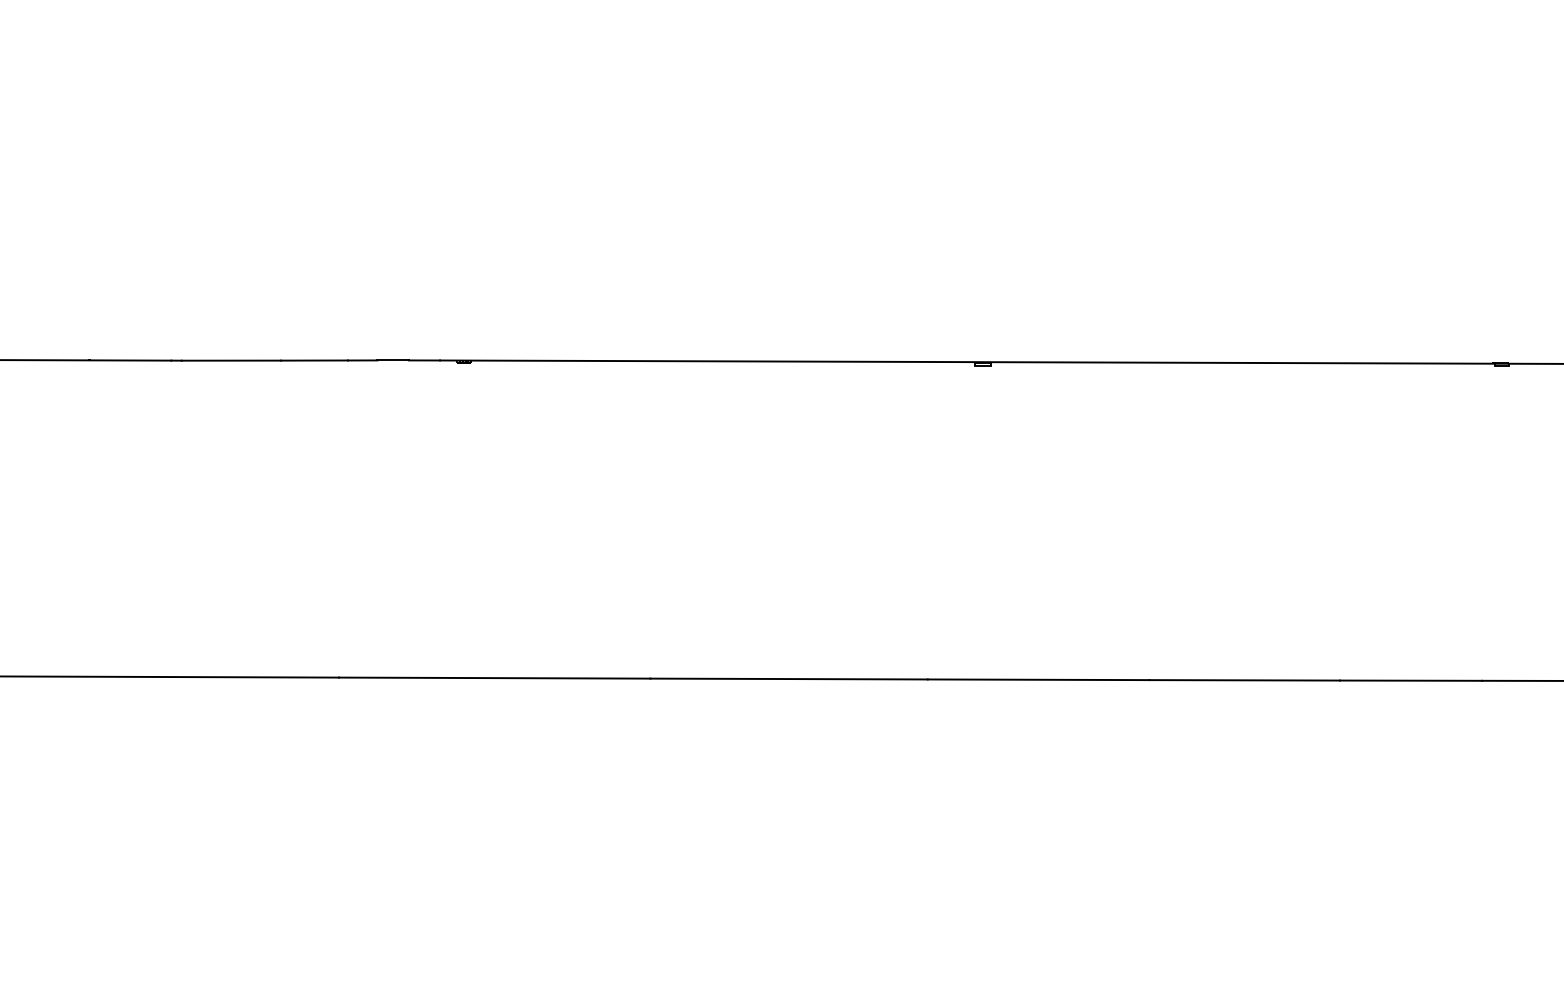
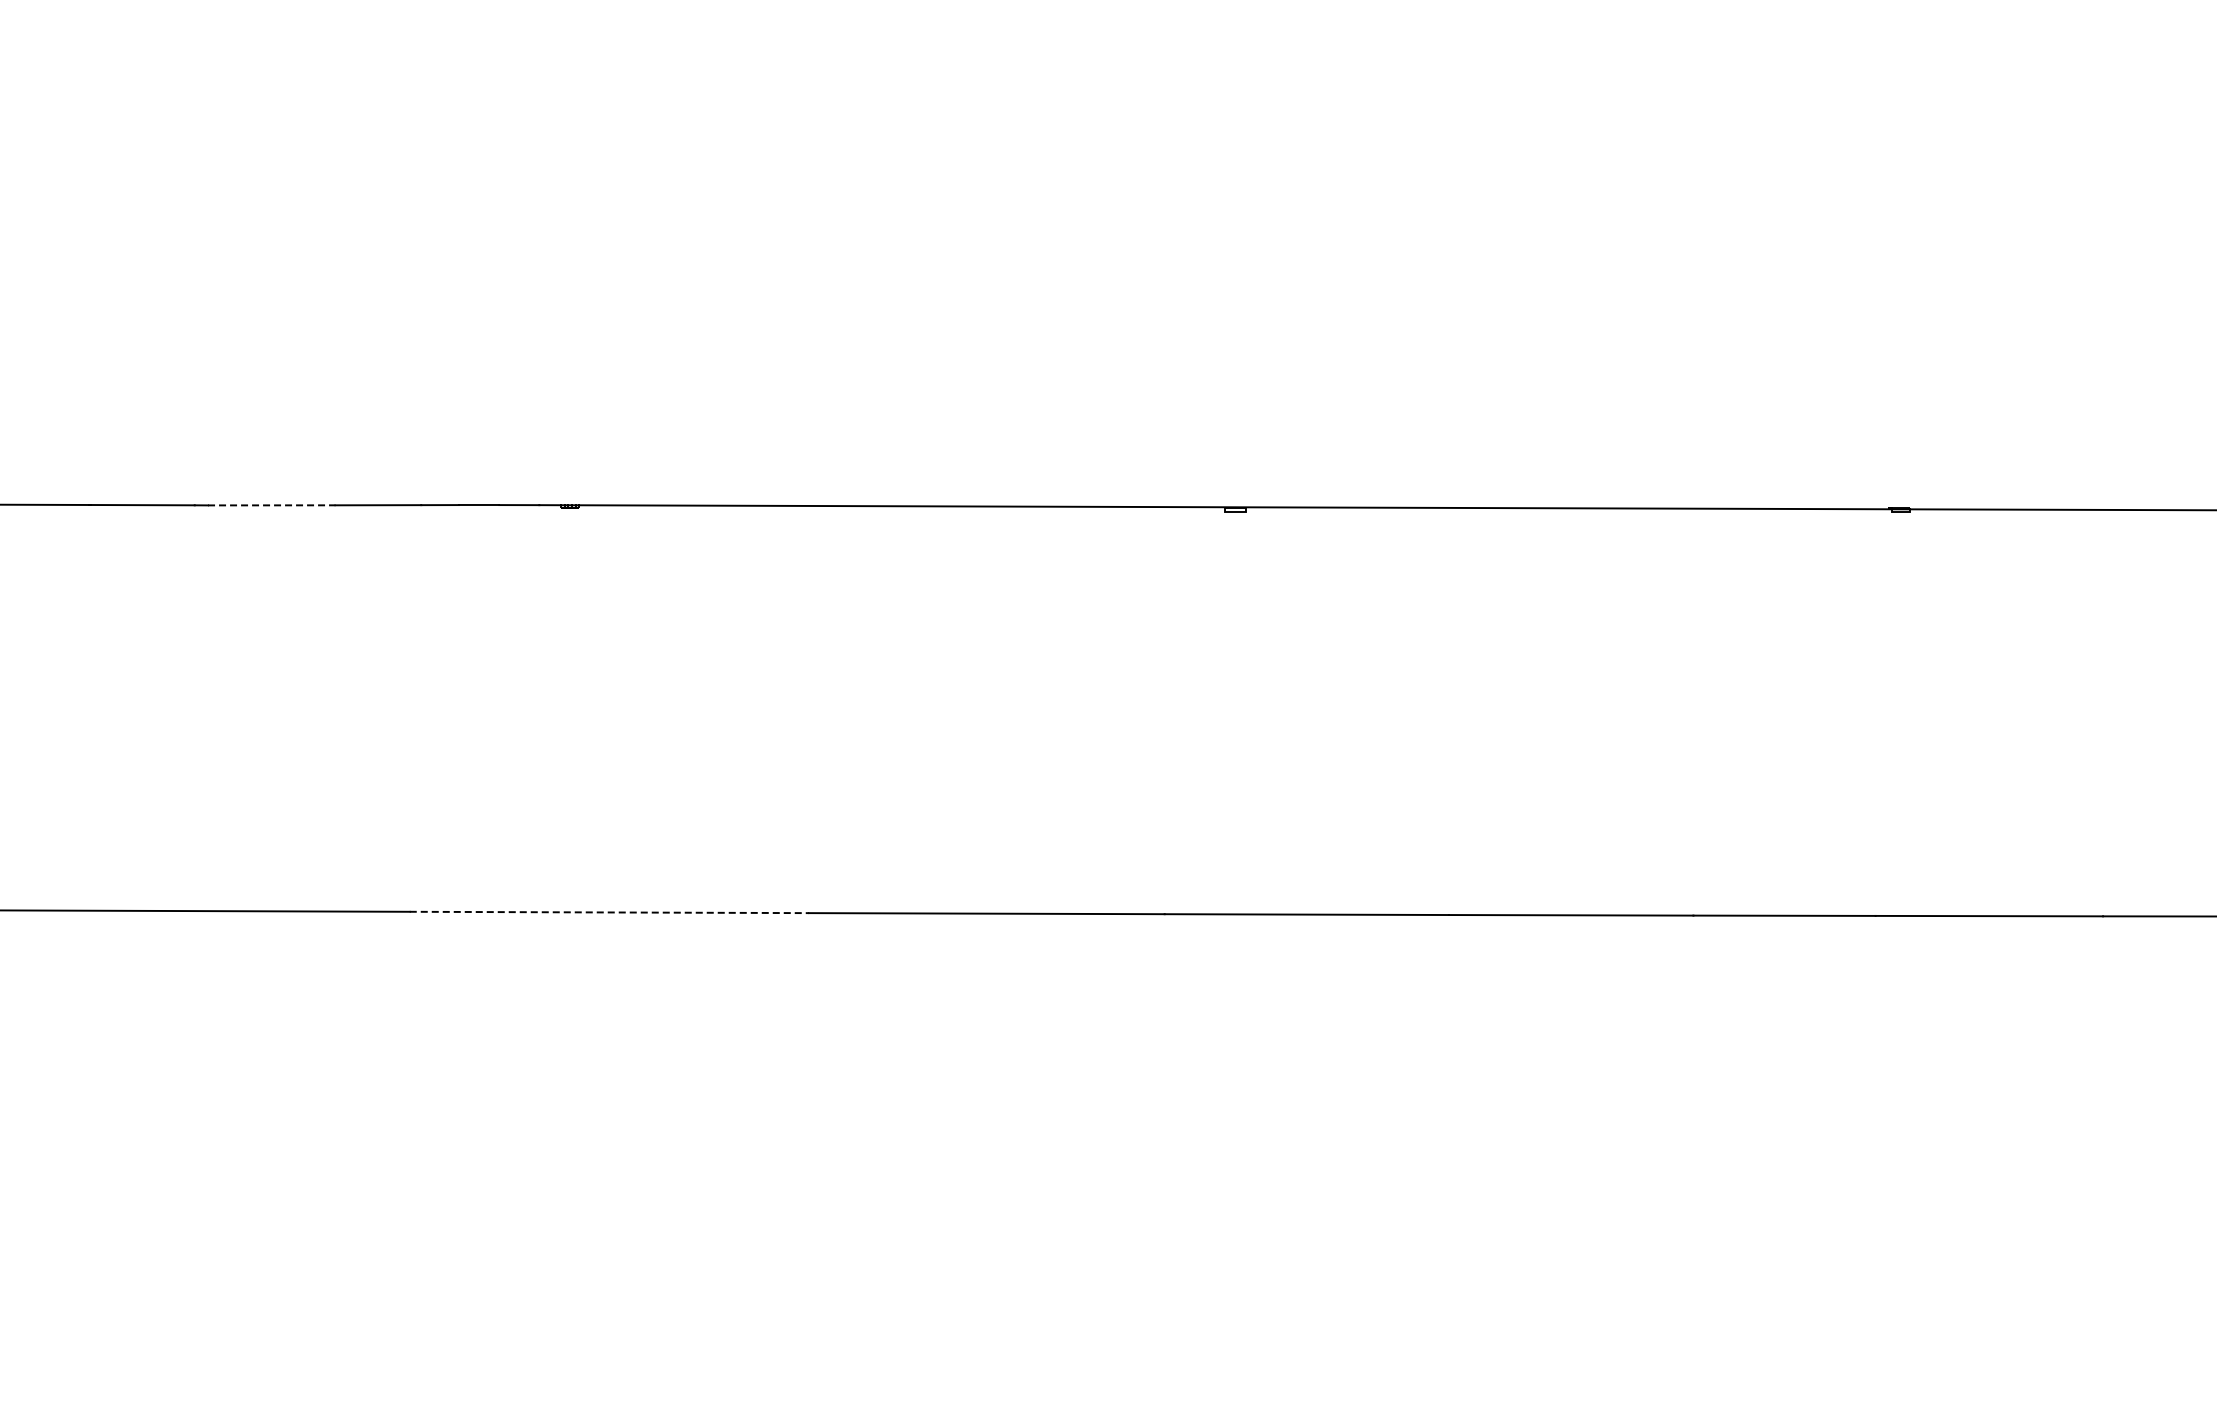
line: (231, 360) -> (271, 505), solid -> dashed
line: (494, 678) -> (609, 912), solid -> dashed

